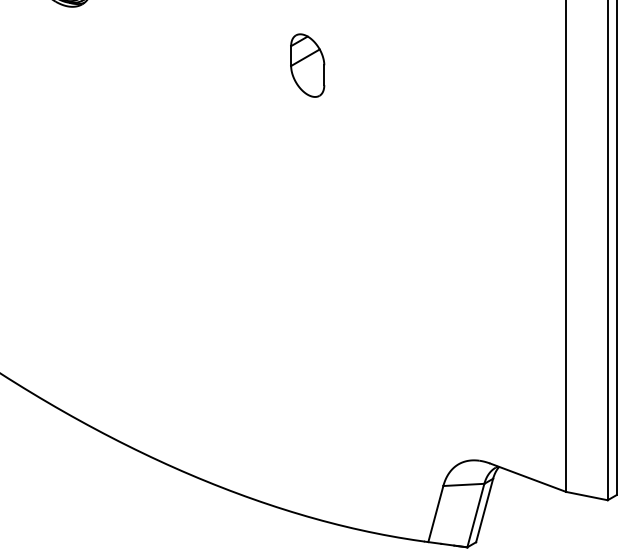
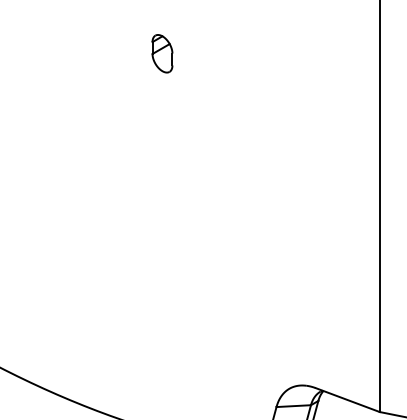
part: (307, 65) -> (162, 53), size x0.71

